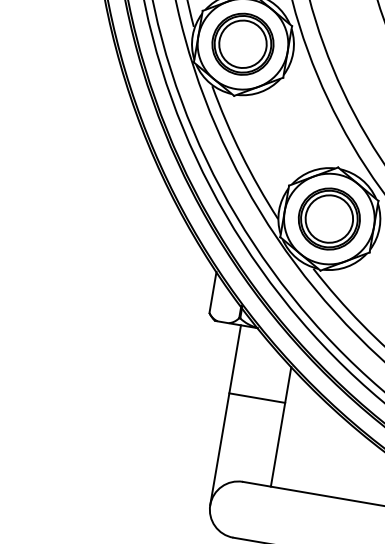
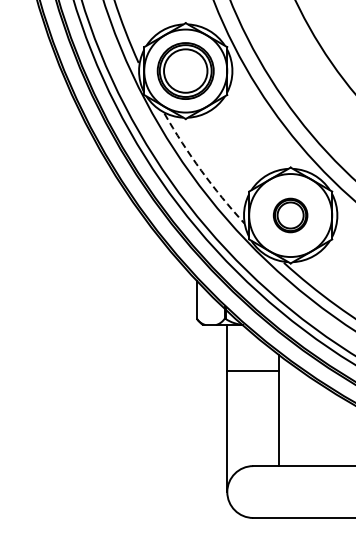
arc: (241, 154) -> (201, 170), solid -> dashed
part: (329, 219) -> (290, 215), size x0.6
line: (257, 398) -> (253, 371), moved

